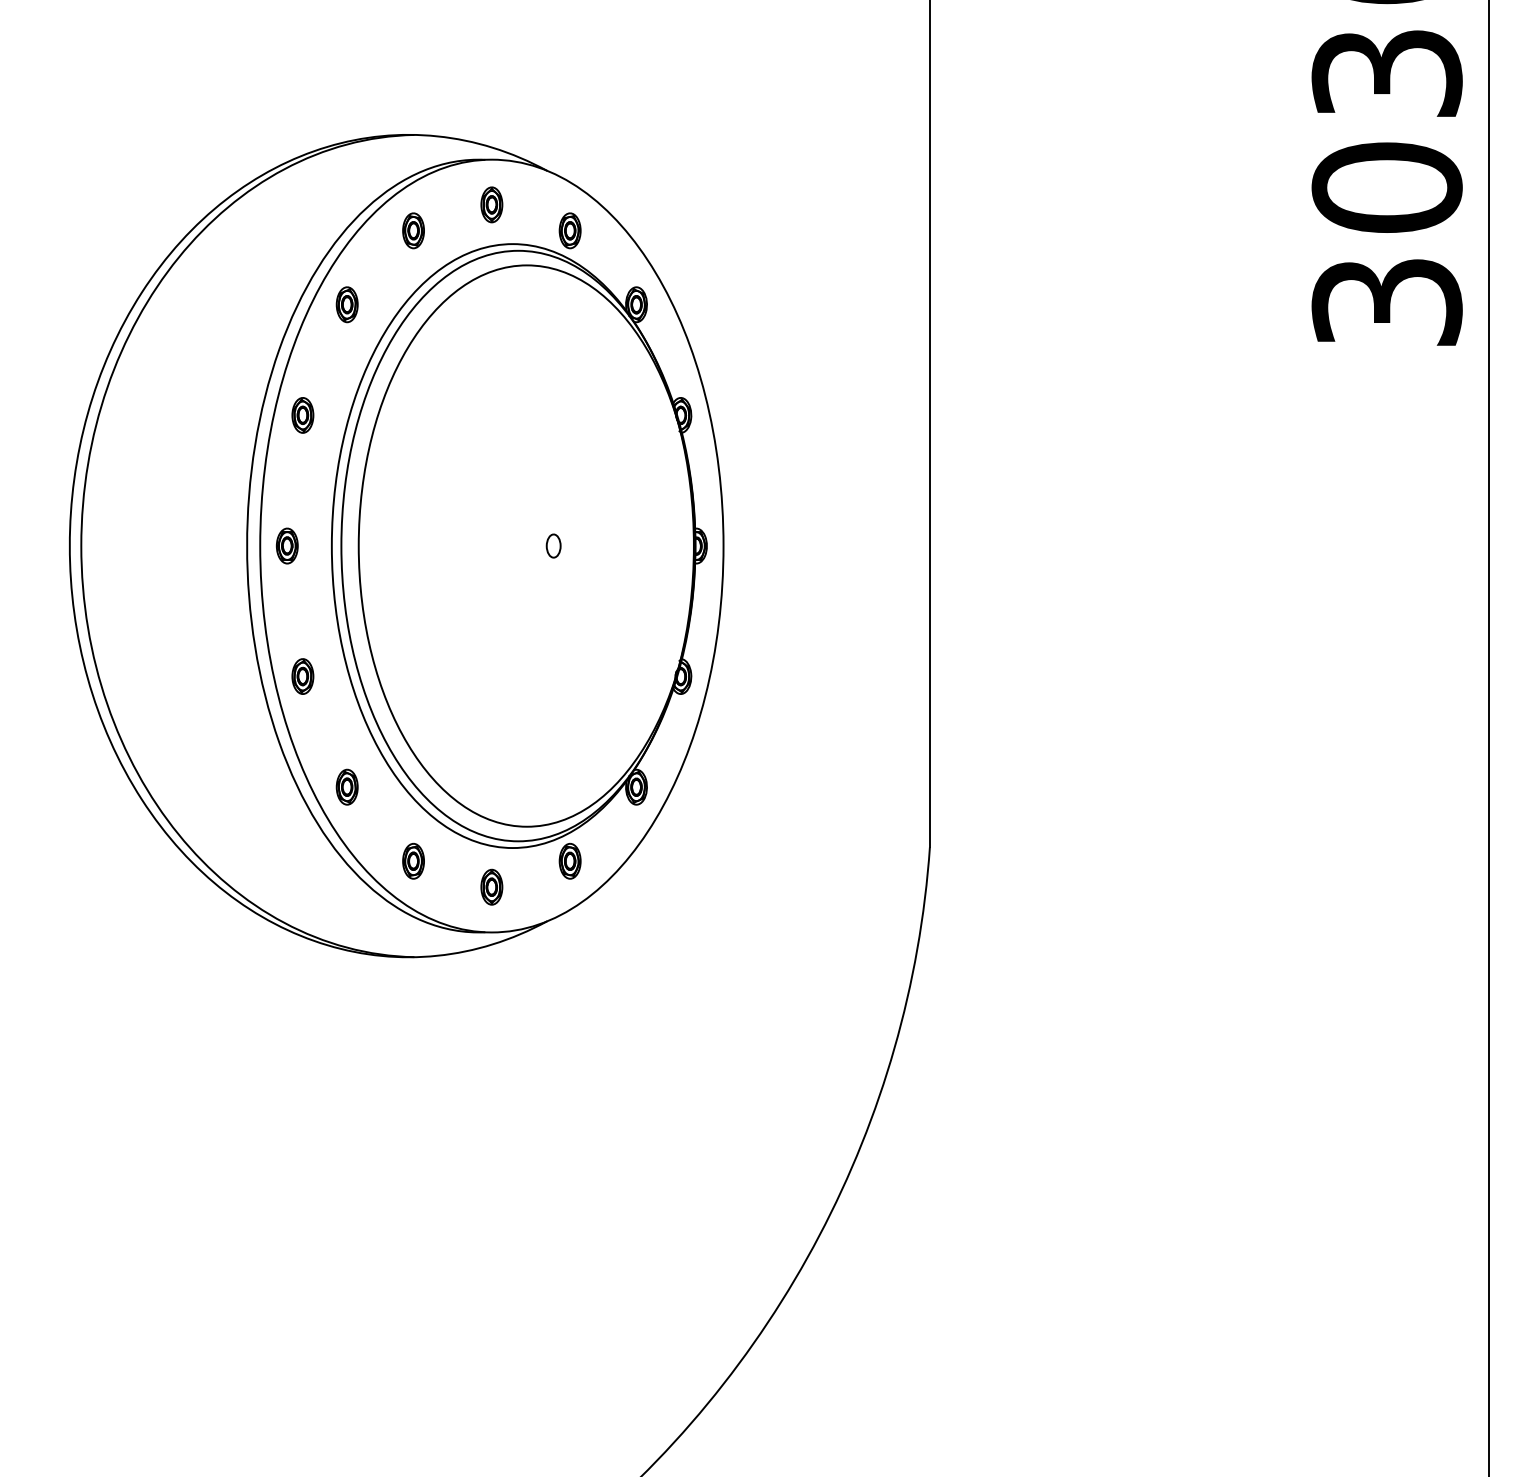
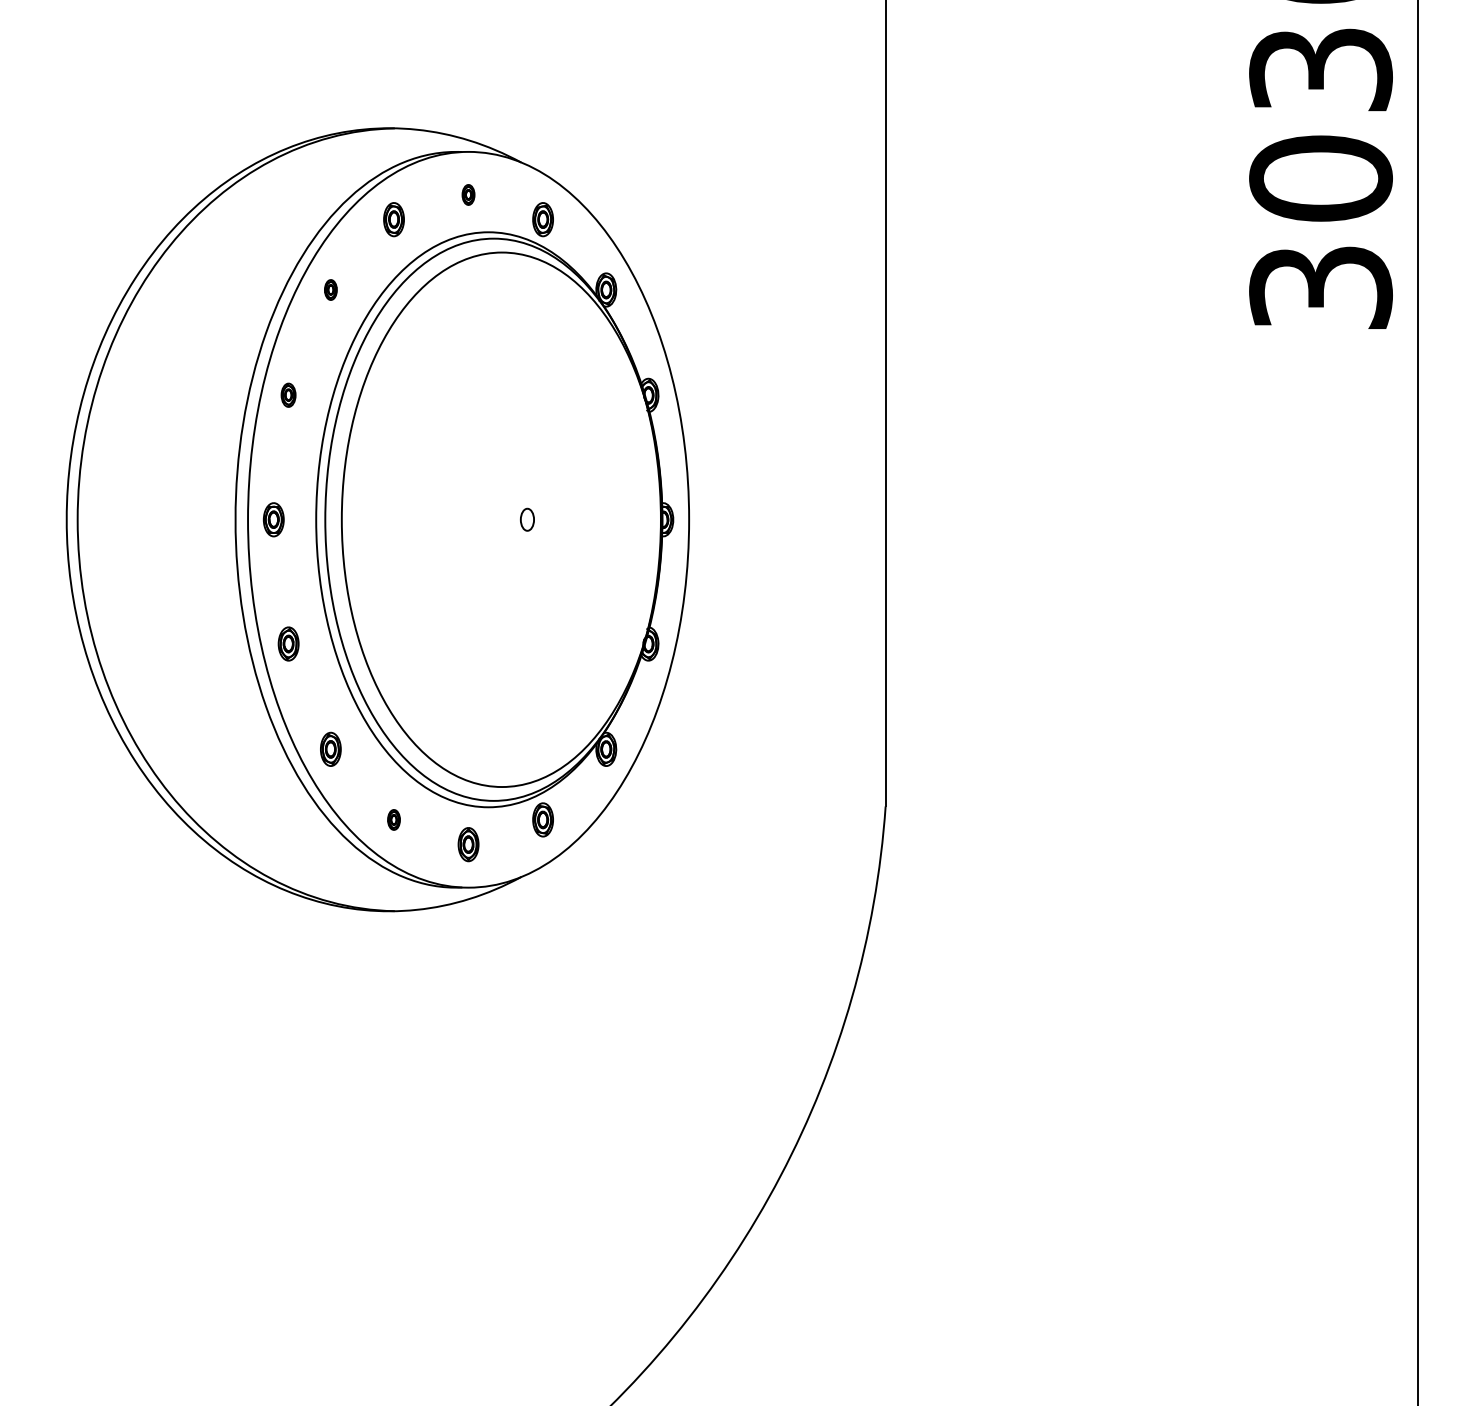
part: (491, 204) -> (468, 194), size x0.6
part: (346, 304) -> (330, 289), size x0.6
part: (302, 414) -> (288, 394), size x0.7
part: (413, 860) -> (393, 819), size x0.6

